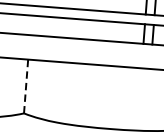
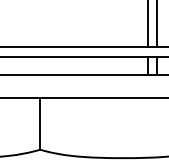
line: (26, 86) -> (40, 124), dashed -> solid

